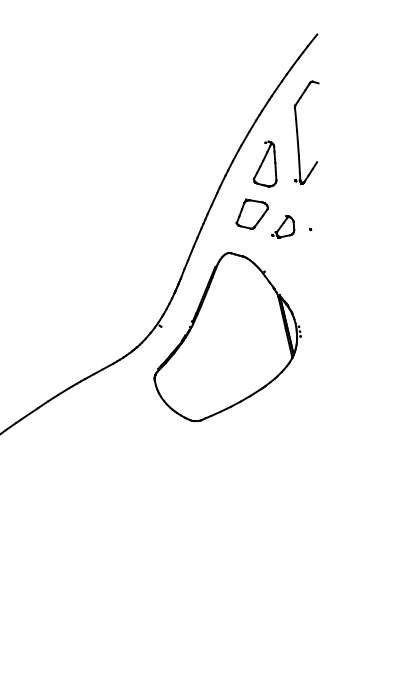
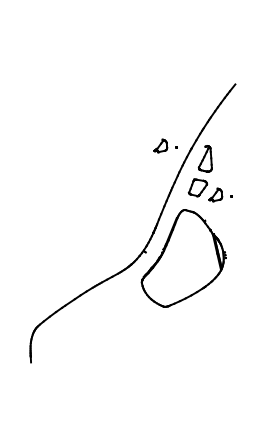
part: (305, 132) -> (228, 140), removed
part: (195, 140) -> (165, 145), added

